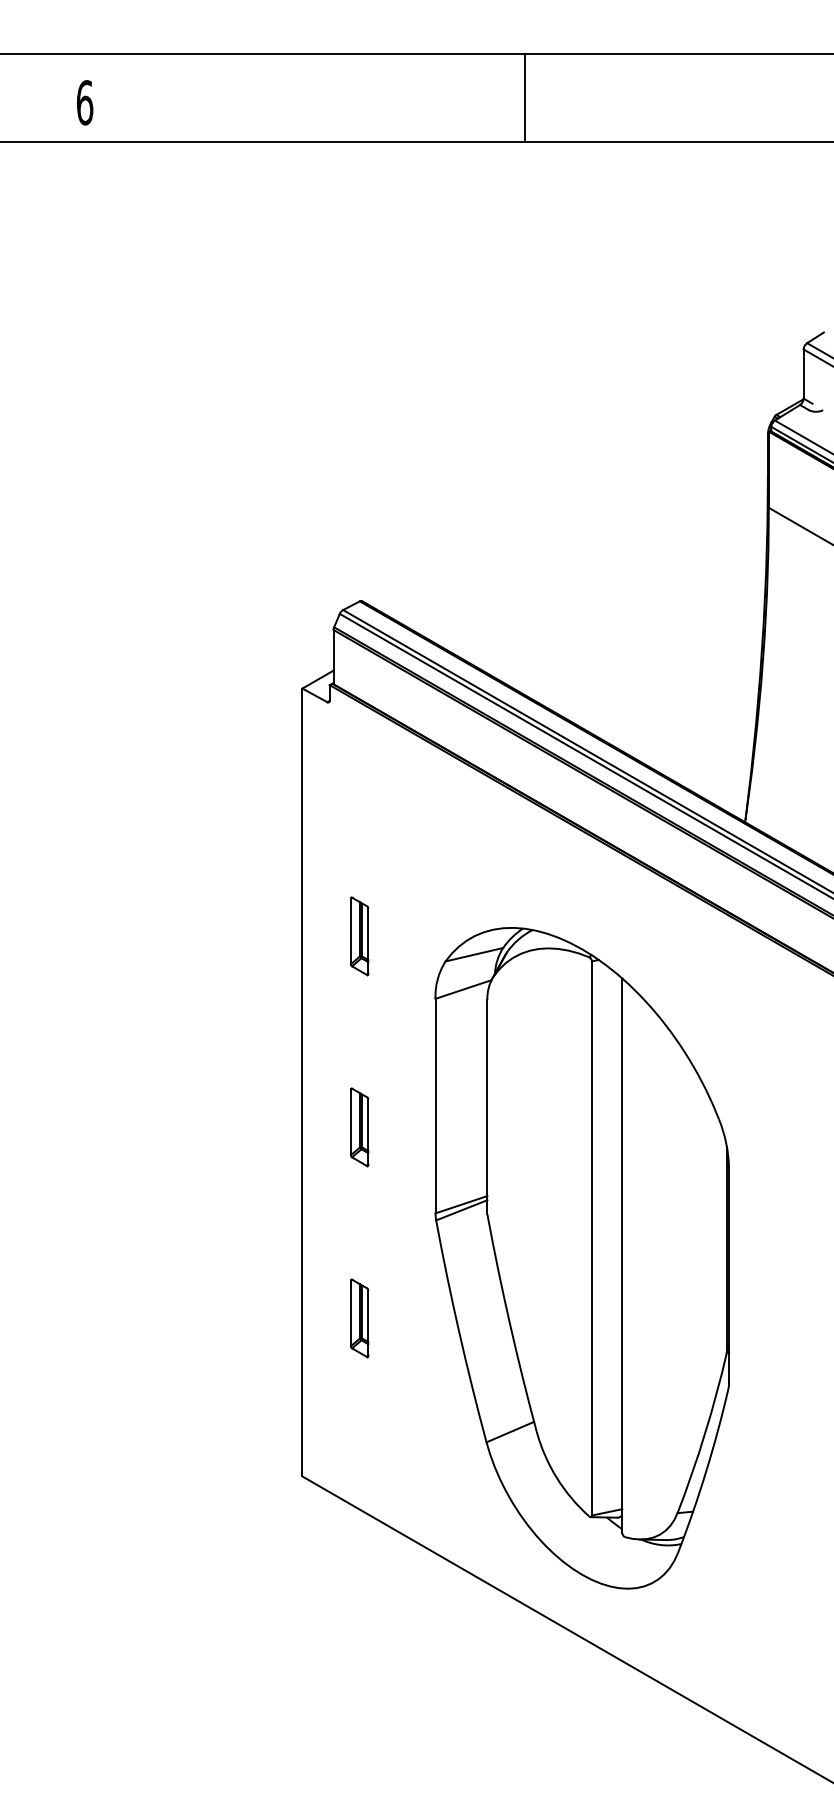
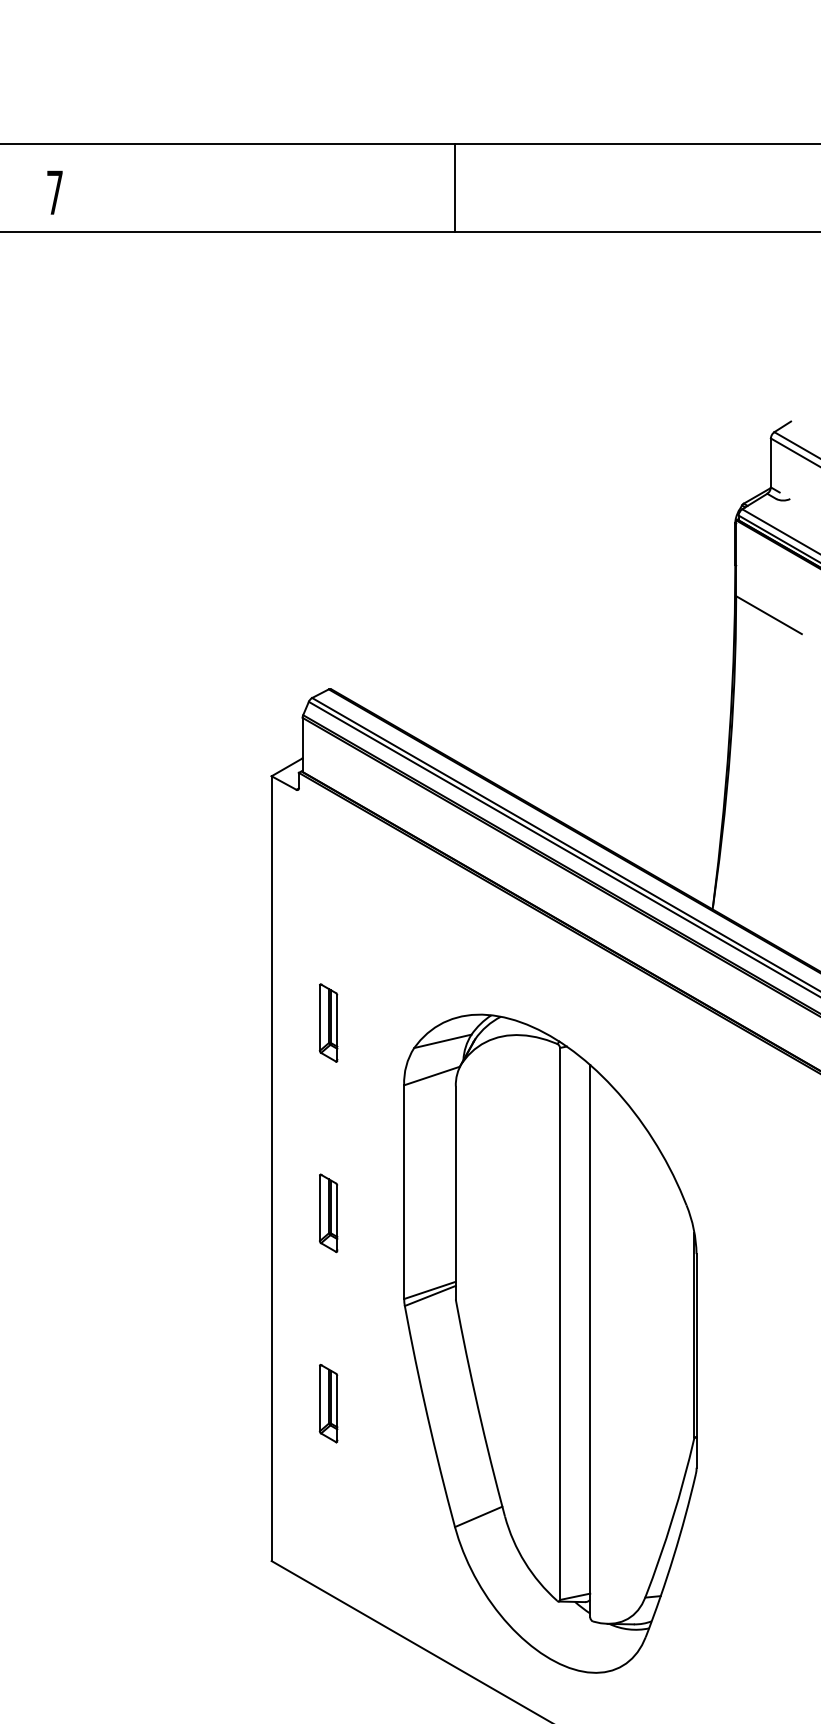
line: (525, 97) -> (454, 187), moved
text: (85, 102) -> (55, 192), 6 -> 7

